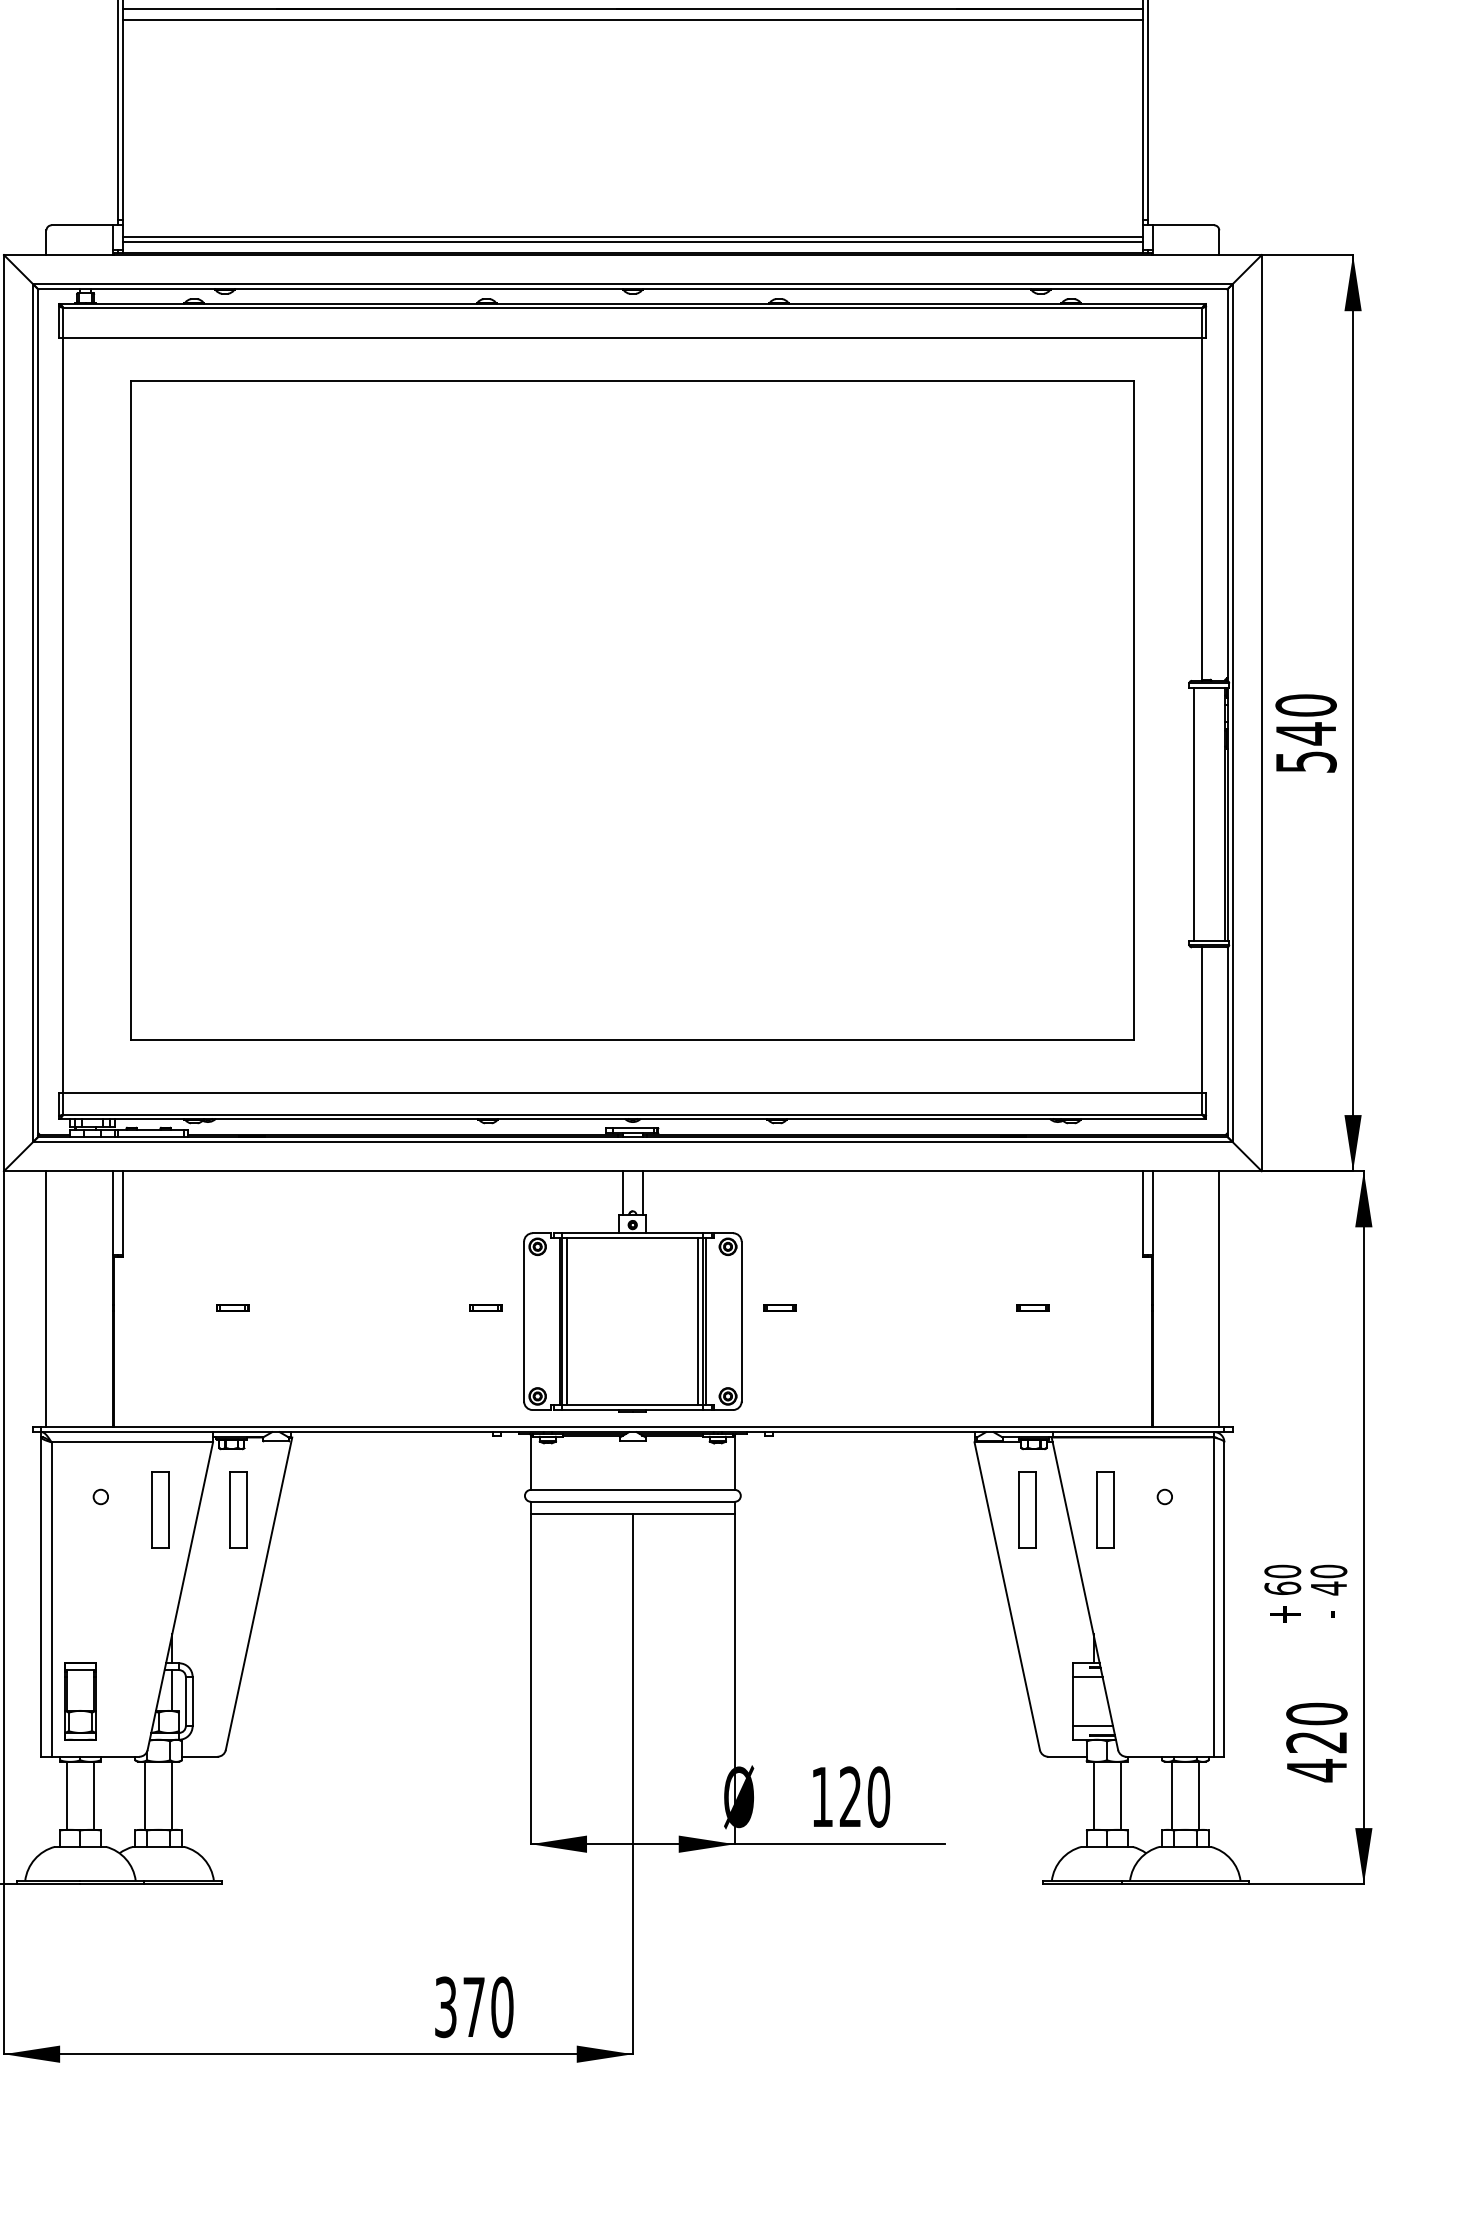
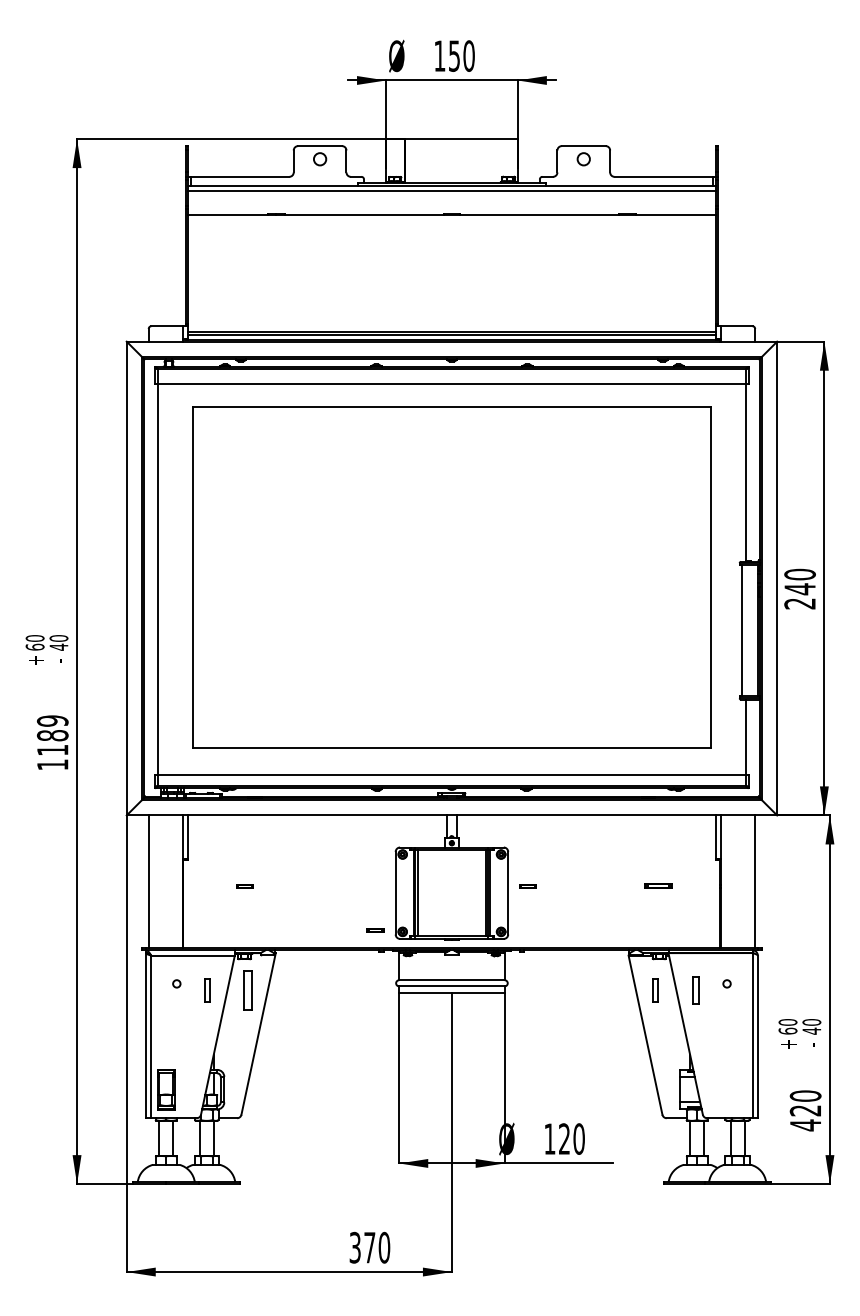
line: (632, 18) -> (451, 219), removed
text: (1304, 761) -> (799, 603), 540 -> 240
part: (485, 1308) -> (375, 930), moved
part: (1032, 1308) -> (658, 886), size x1.6
part: (160, 1509) -> (207, 990), size x0.6
part: (1026, 1509) -> (655, 990), size x0.6
part: (1105, 1509) -> (696, 990), size x0.7

